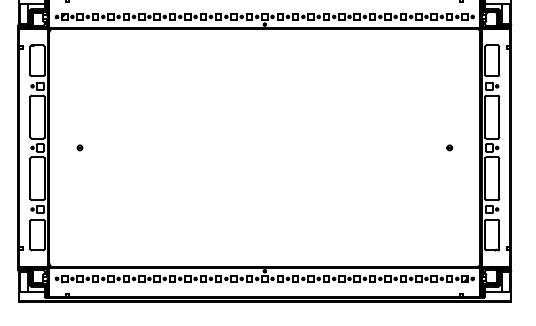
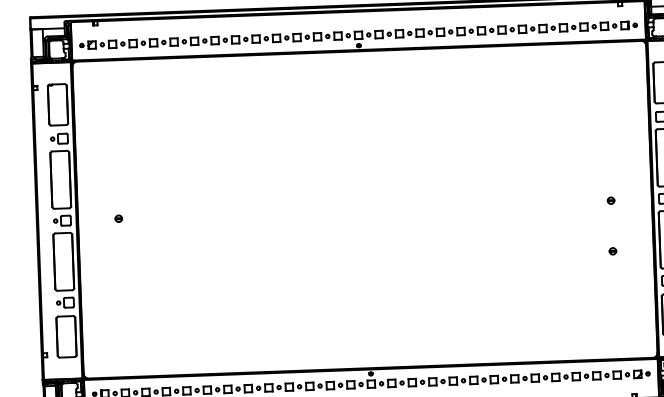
part: (449, 185) -> (612, 250), added

